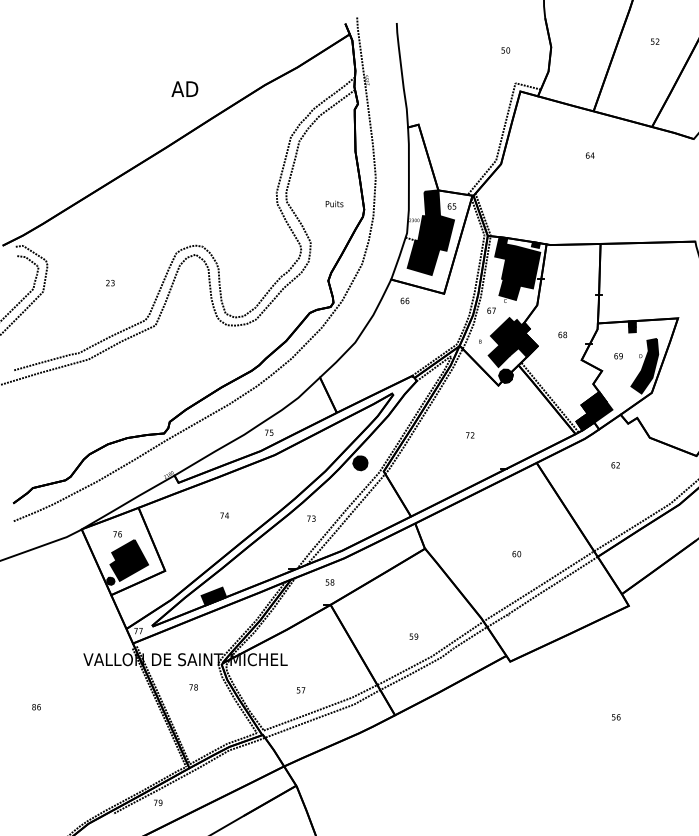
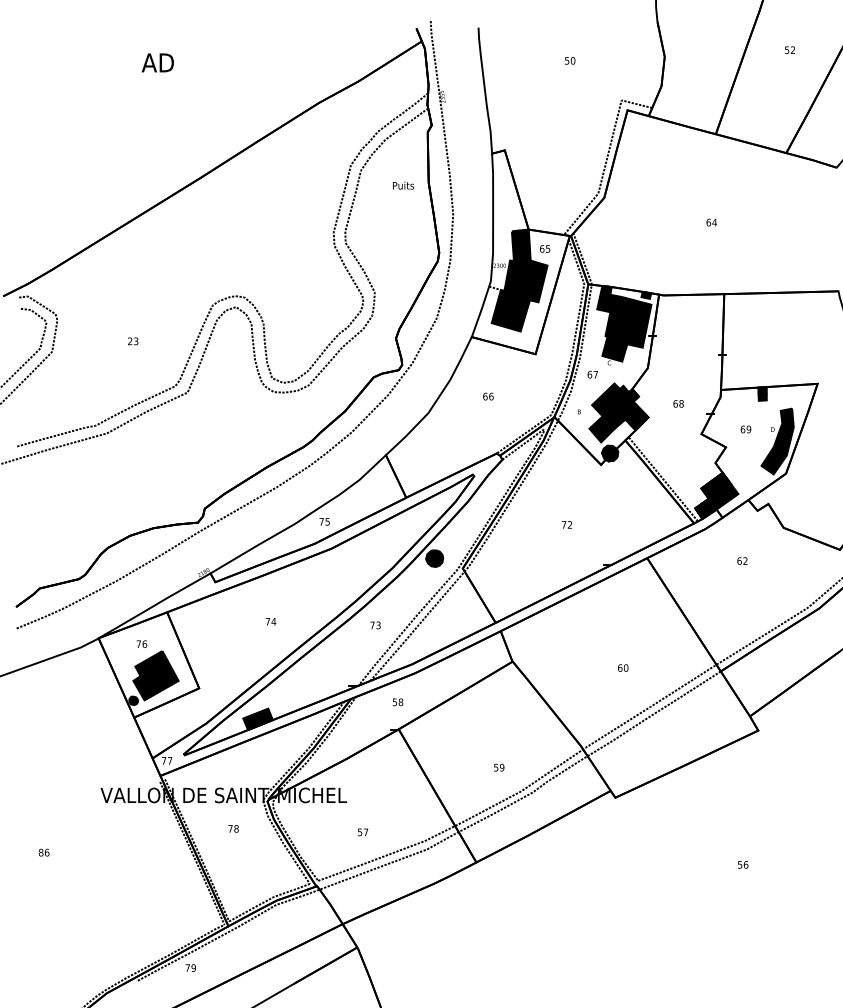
text: (505, 50) -> (569, 60), moved
text: (184, 88) -> (157, 62), moved
text: (589, 155) -> (710, 222), moved
text: (334, 203) -> (403, 185), moved
text: (404, 300) -> (487, 396), moved

